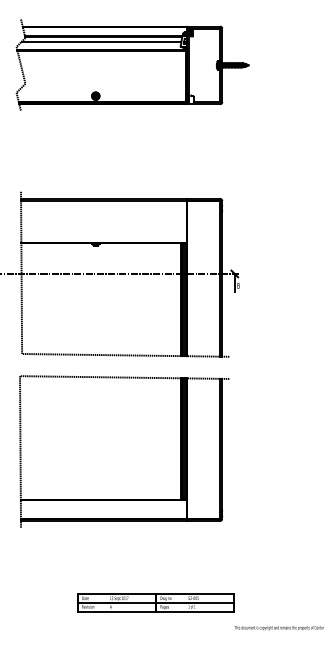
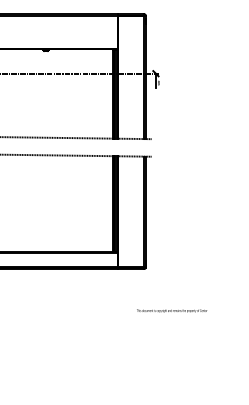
part: (155, 602) -> (93, 333), removed
text: (278, 628) -> (171, 311), moved

